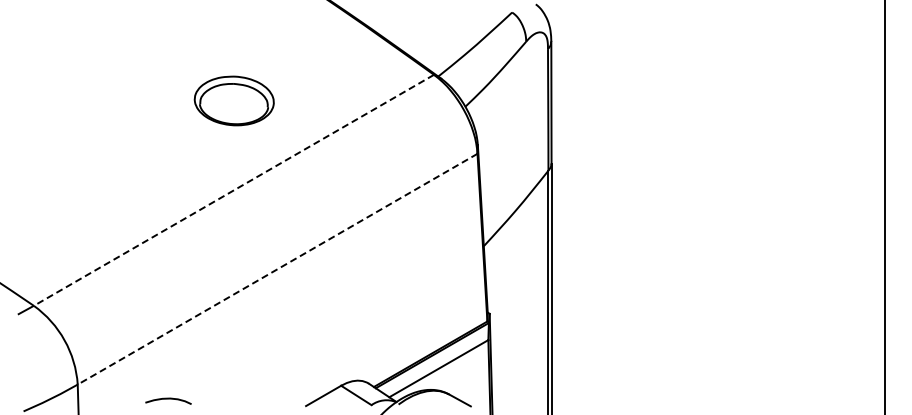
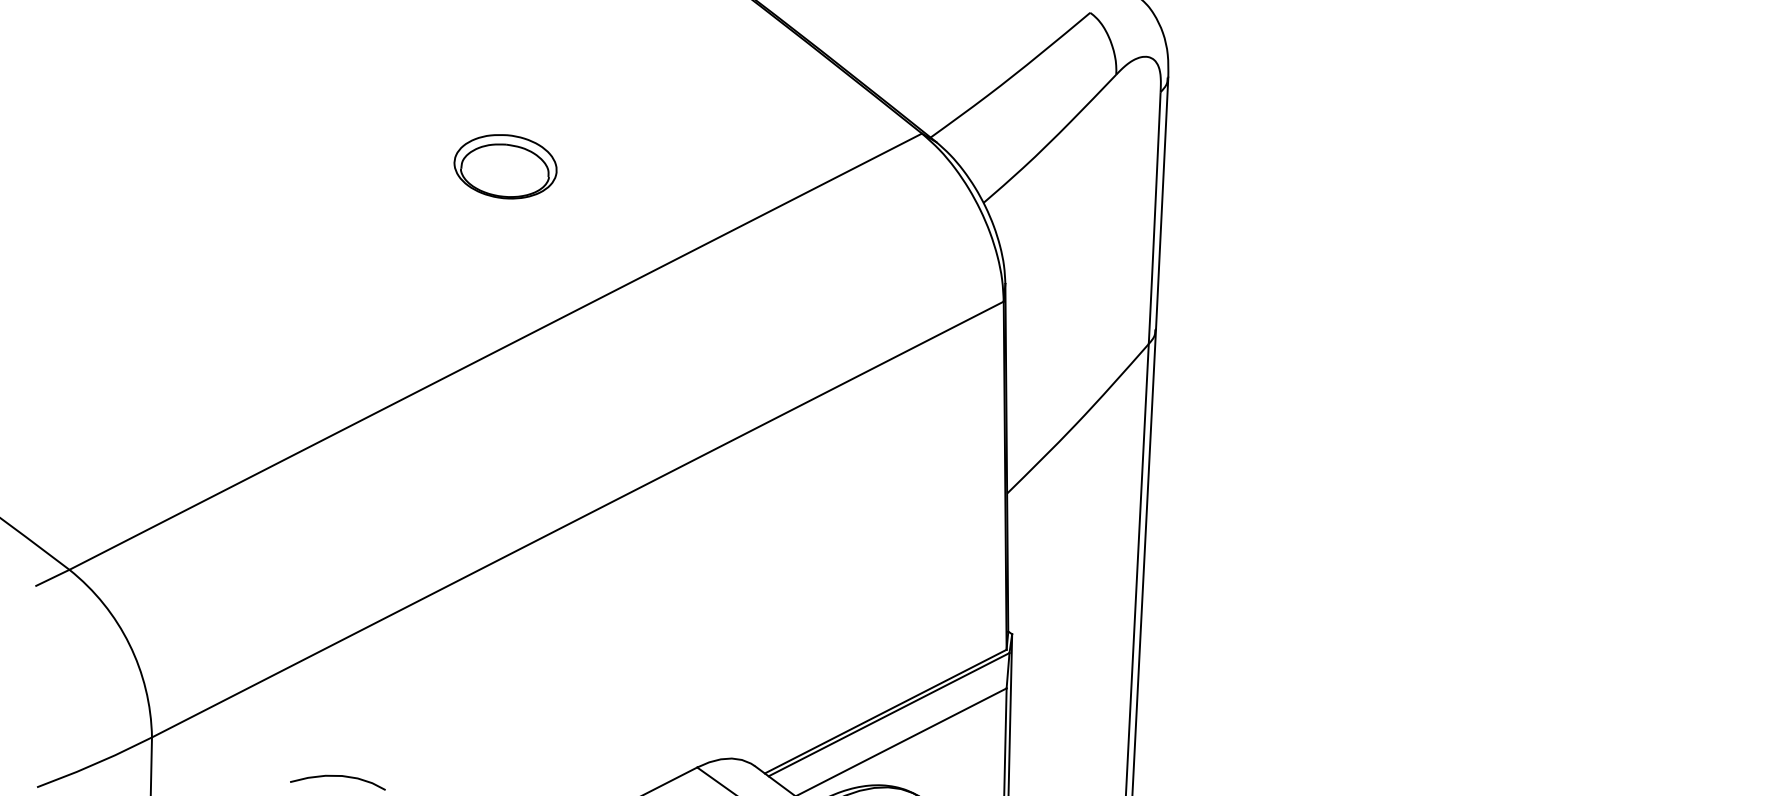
part: (233, 100) -> (504, 165), size x0.62
line: (233, 190) -> (494, 351), dashed -> solid
line: (277, 269) -> (577, 520), dashed -> solid

